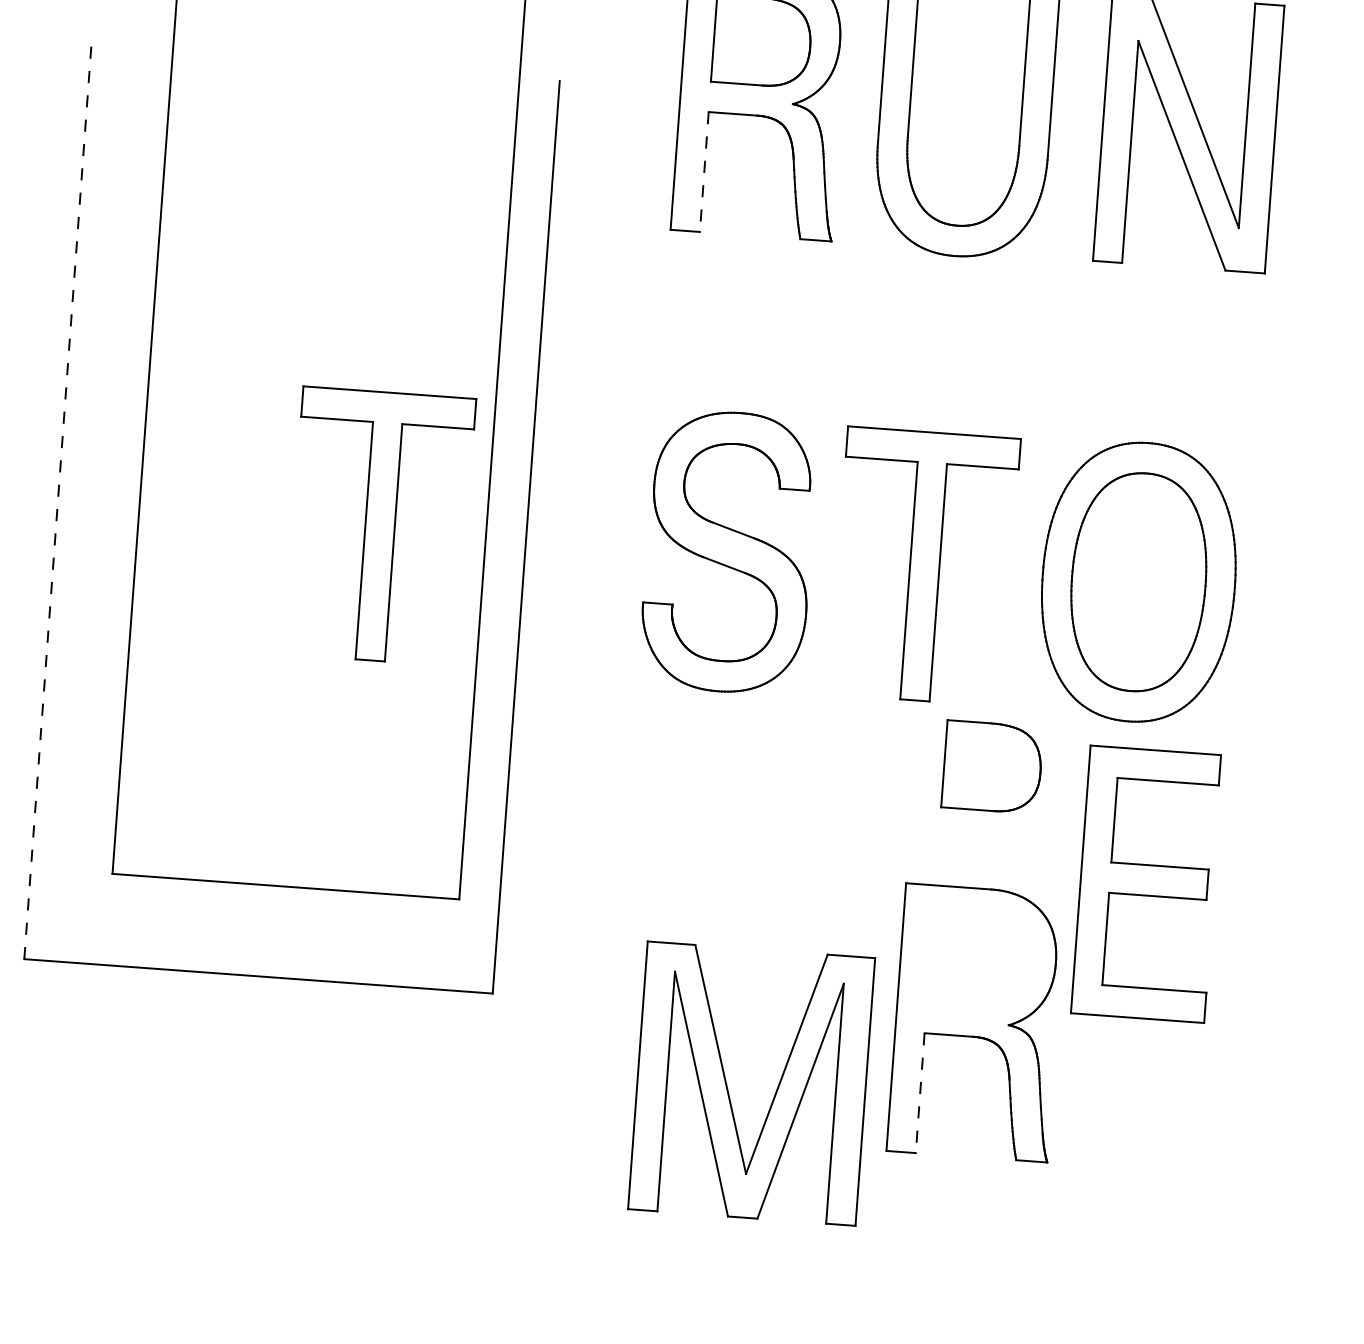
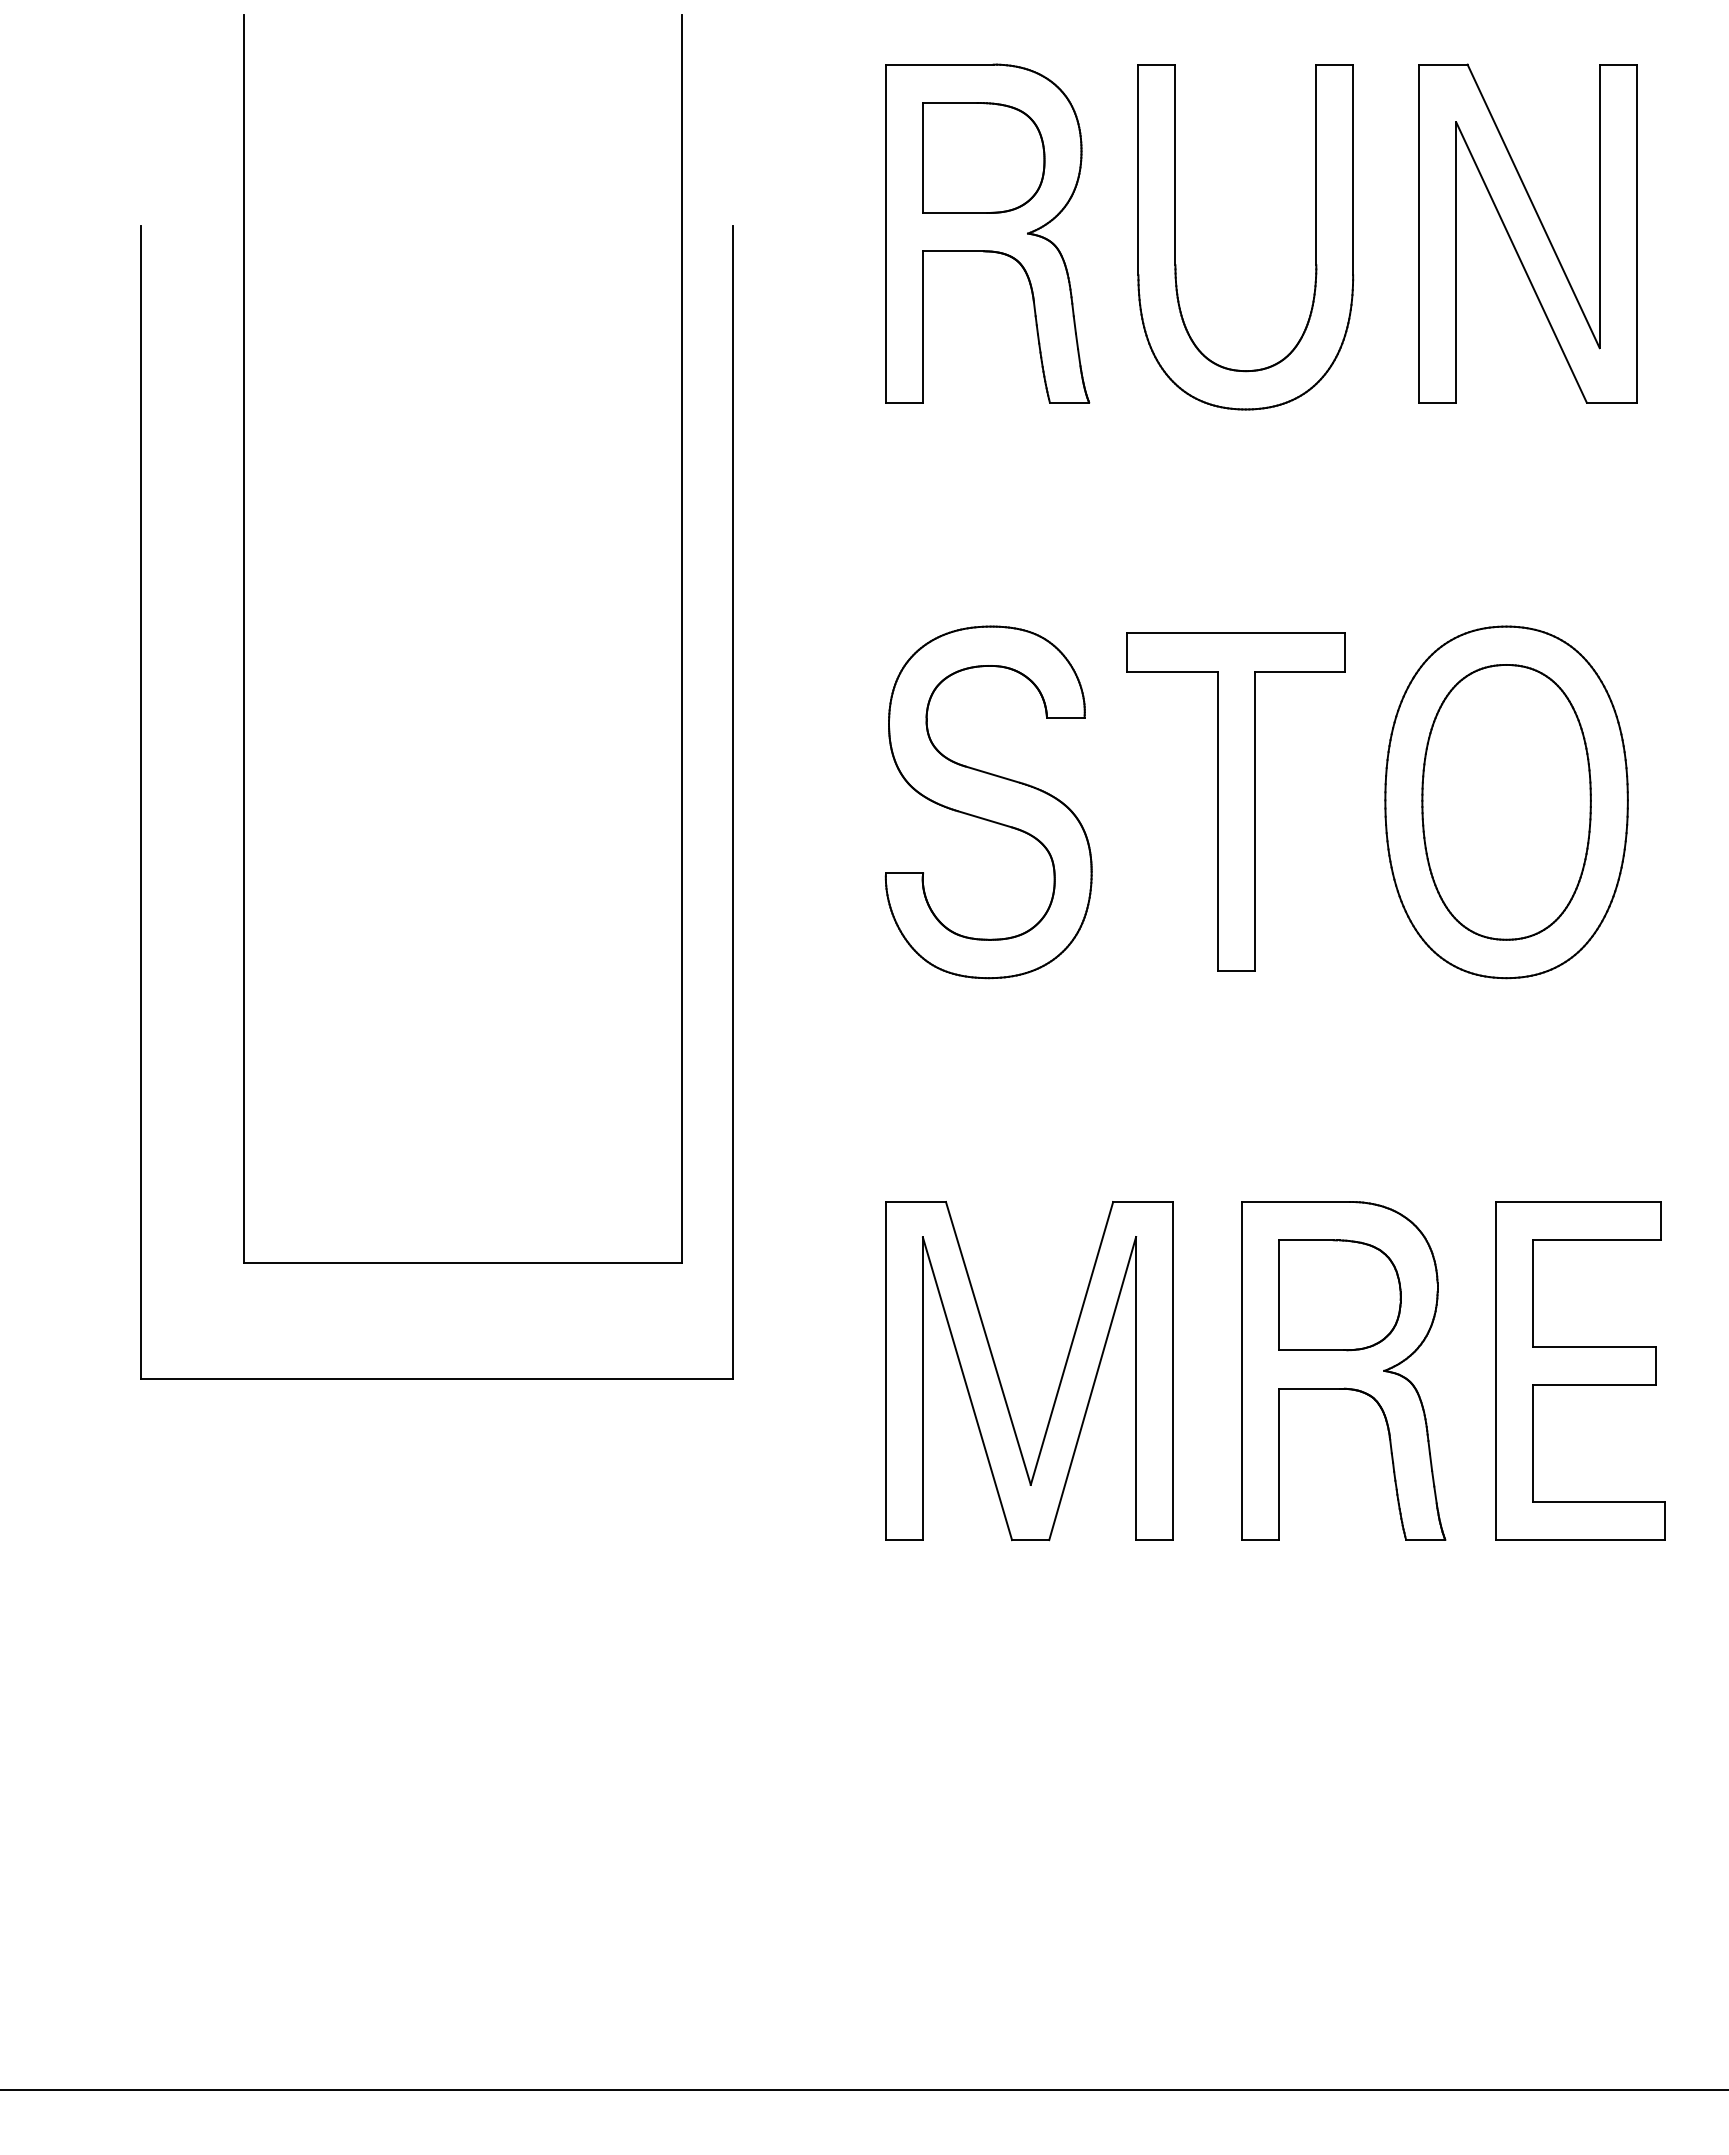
line: (703, 172) -> (922, 327), dashed -> solid
line: (58, 502) -> (141, 802), dashed -> solid
part: (379, 525) -> (547, 801), removed
part: (992, 767) -> (1339, 1295), moved
part: (1147, 883) -> (1580, 1370), moved
part: (728, 1088) -> (1000, 1379), moved
line: (920, 1093) -> (1279, 1464), dashed -> solid

